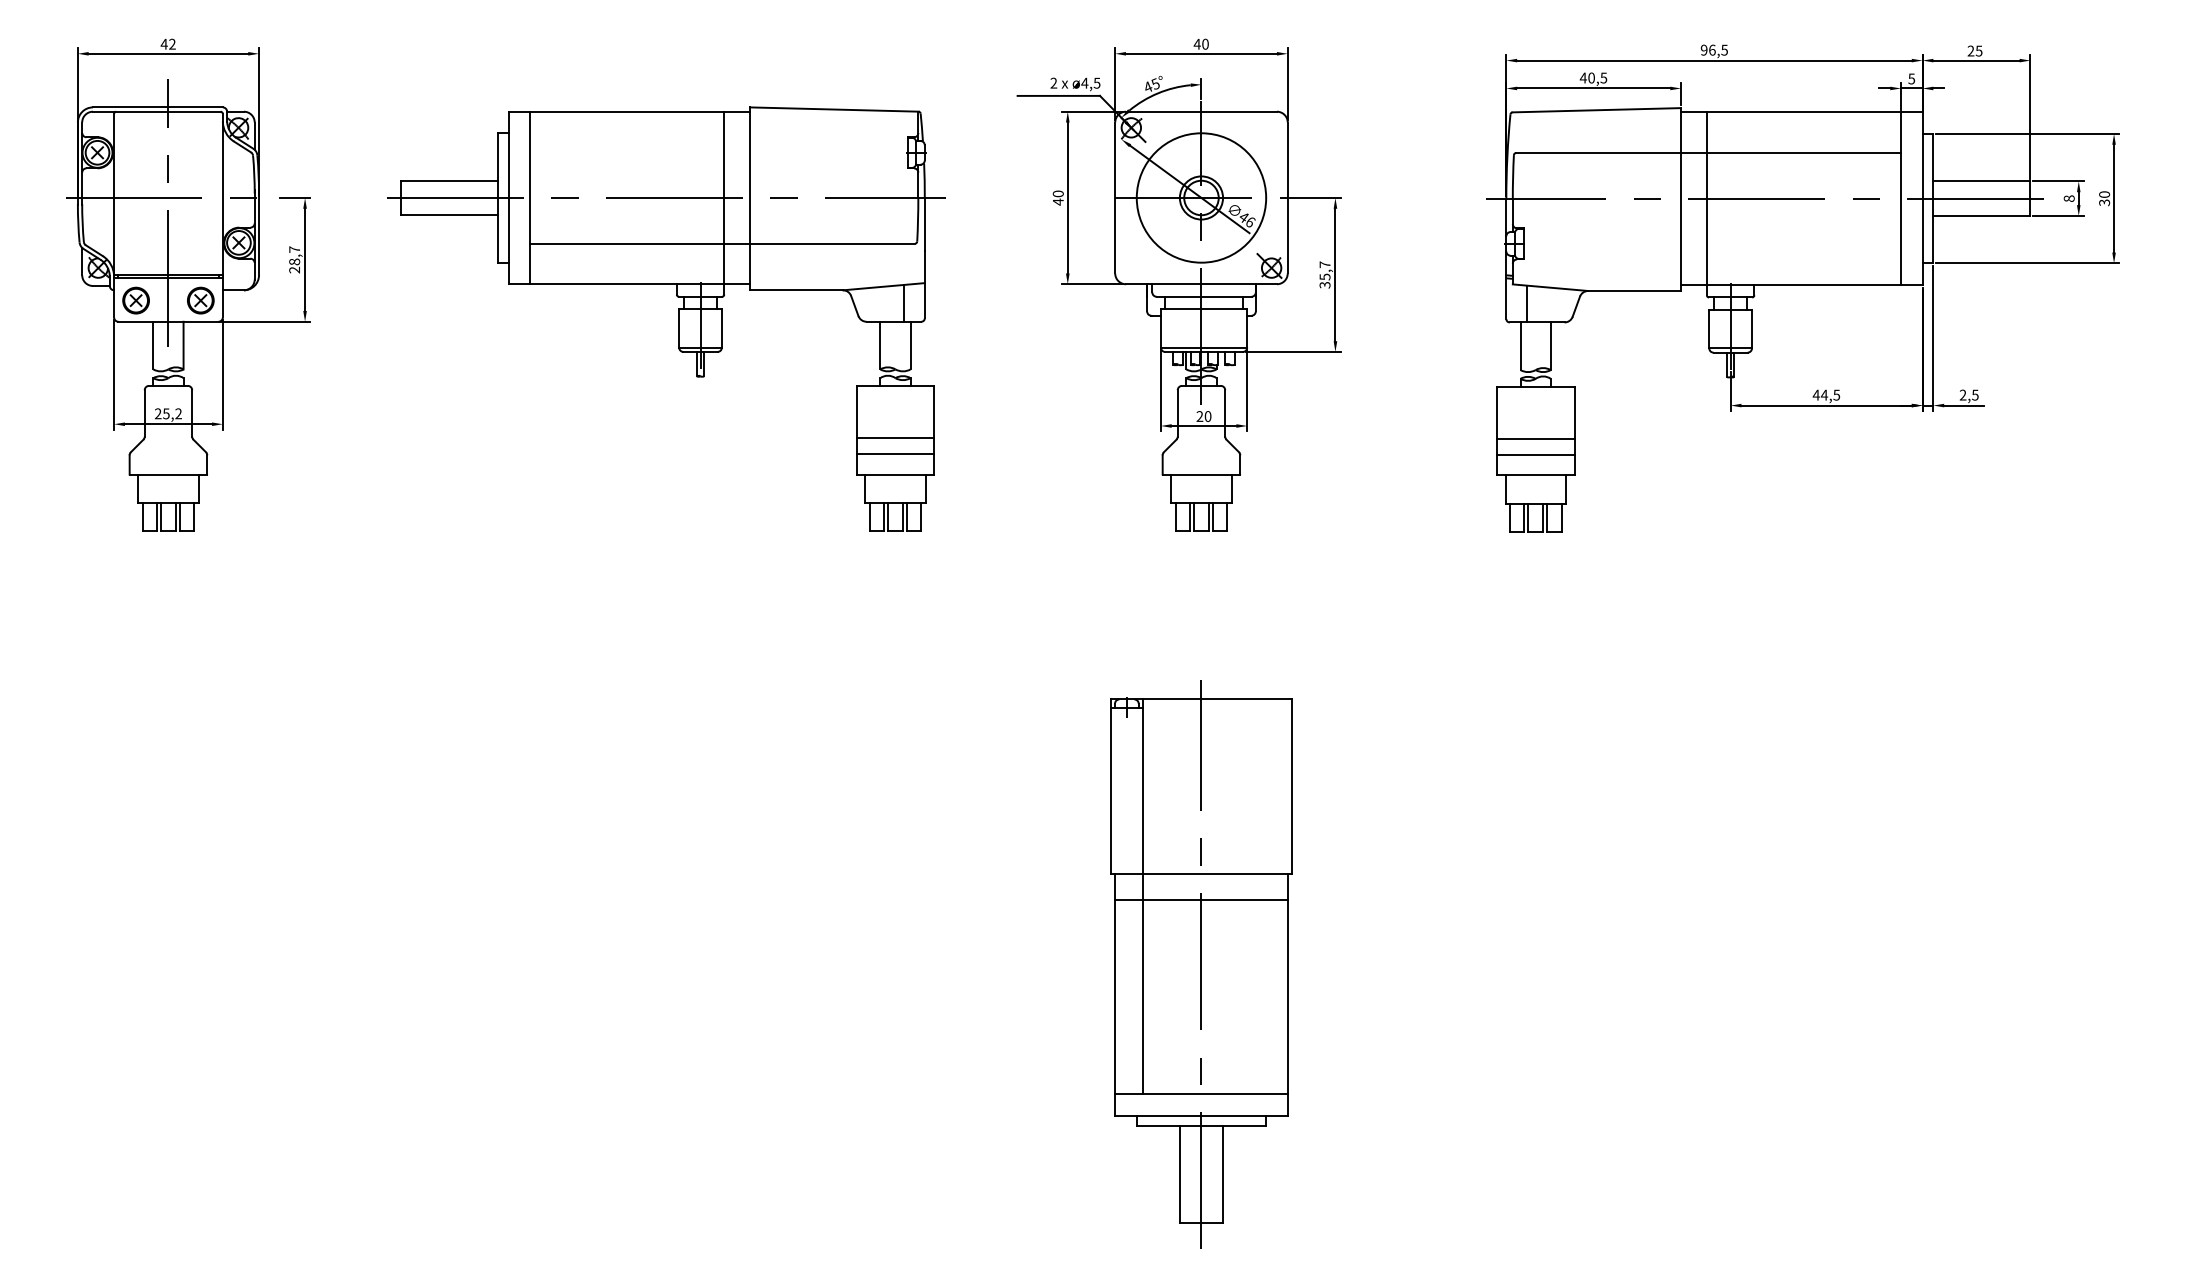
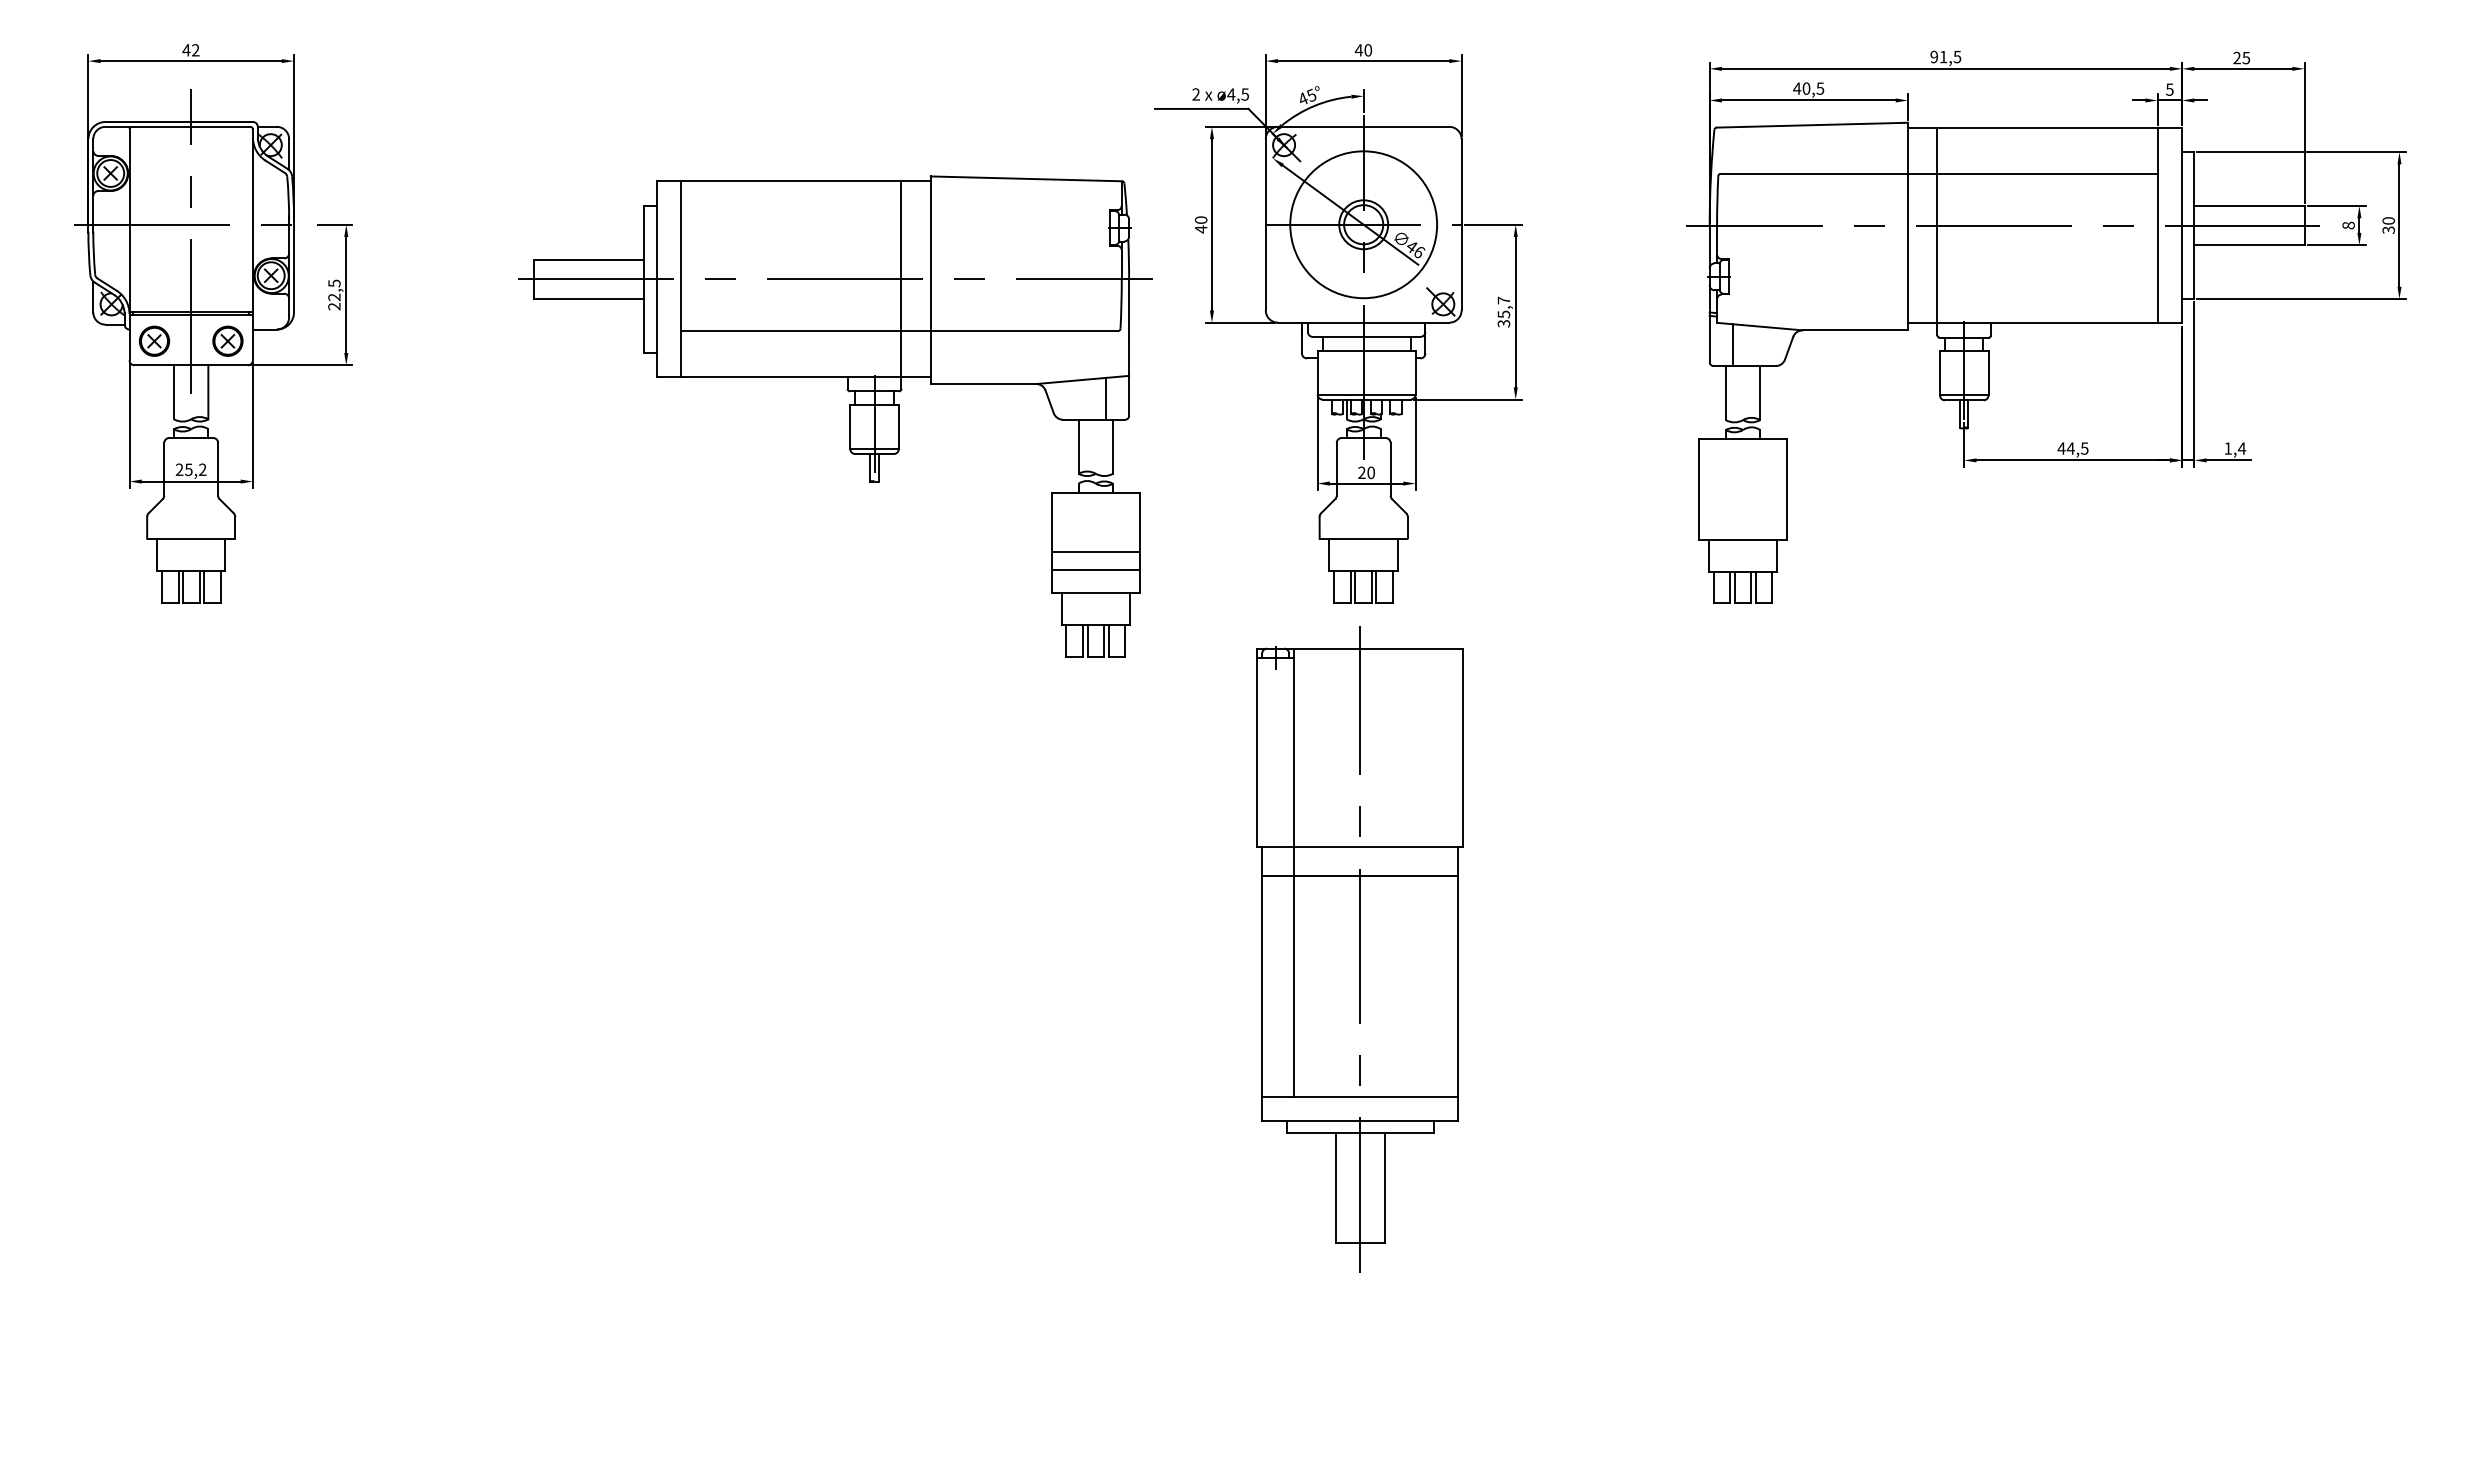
text: (1712, 49) -> (1943, 56), 96,5 -> 91,5
text: (294, 255) -> (334, 290), 28,7 -> 22,5
part: (678, 318) -> (849, 416), moved
text: (1968, 394) -> (2234, 447), 2,5 -> 1,4
line: (1535, 439) -> (1742, 498), removed
line: (1535, 454) -> (1742, 515), removed
part: (1201, 964) -> (1360, 949), moved

